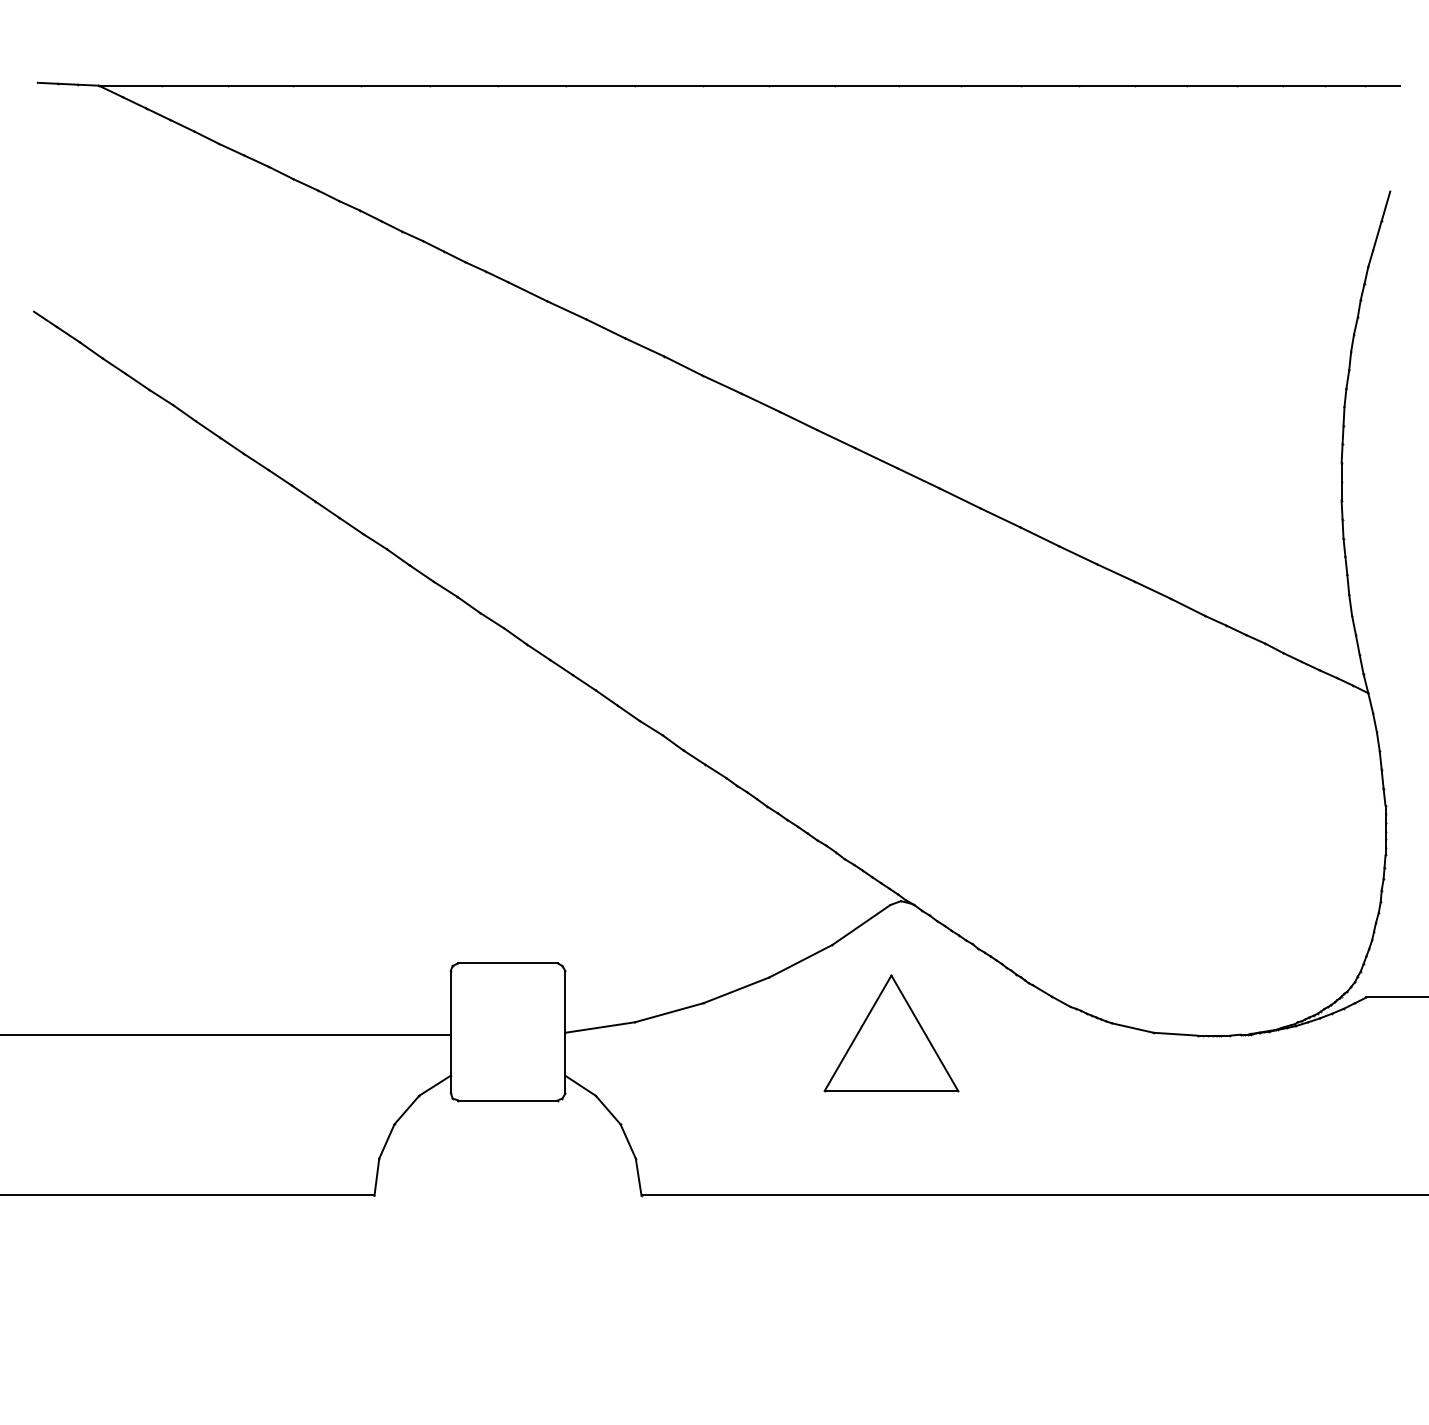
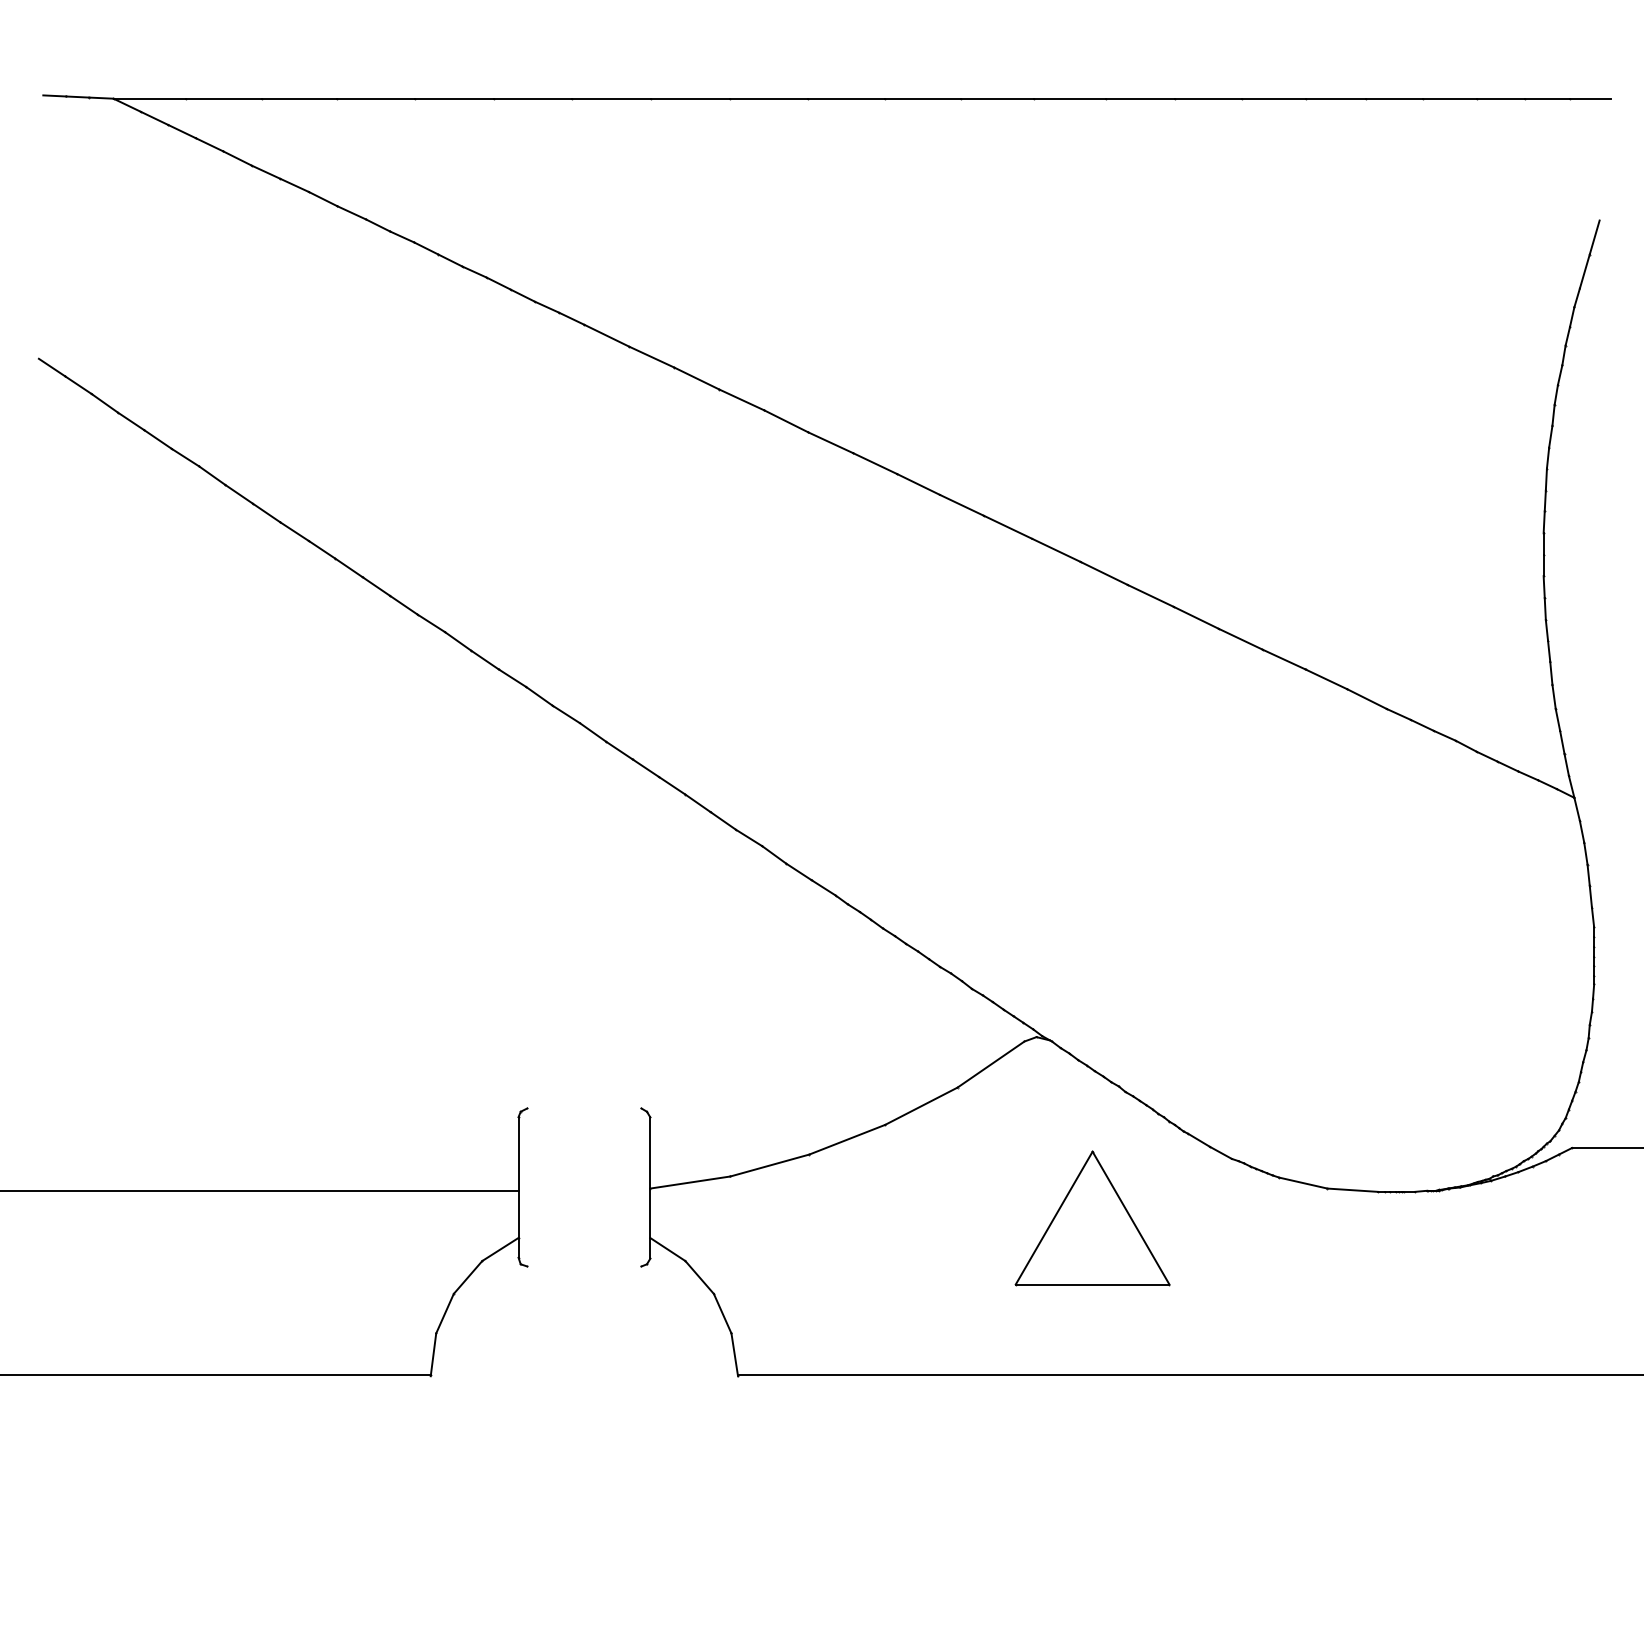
line: (508, 963) -> (584, 1108), removed
part: (891, 1033) -> (1092, 1218), moved
line: (508, 1100) -> (584, 1266), removed

